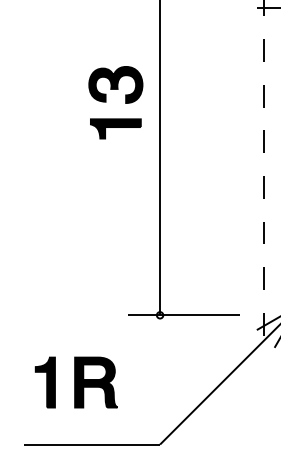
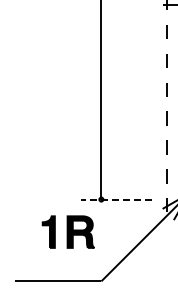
part: (116, 101) -> (73, 64), removed
line: (182, 315) -> (115, 199), solid -> dashed
part: (74, 381) -> (67, 231), moved

